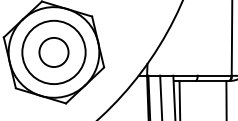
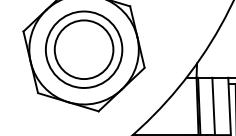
circle: (53, 52) -> (83, 49), size x1.67

